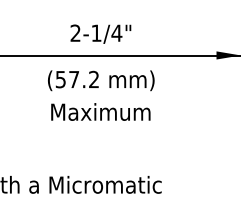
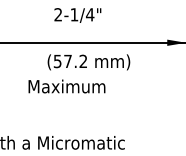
text: (100, 33) -> (77, 14), moved
text: (101, 80) -> (89, 62), moved
text: (100, 111) -> (66, 86), moved

